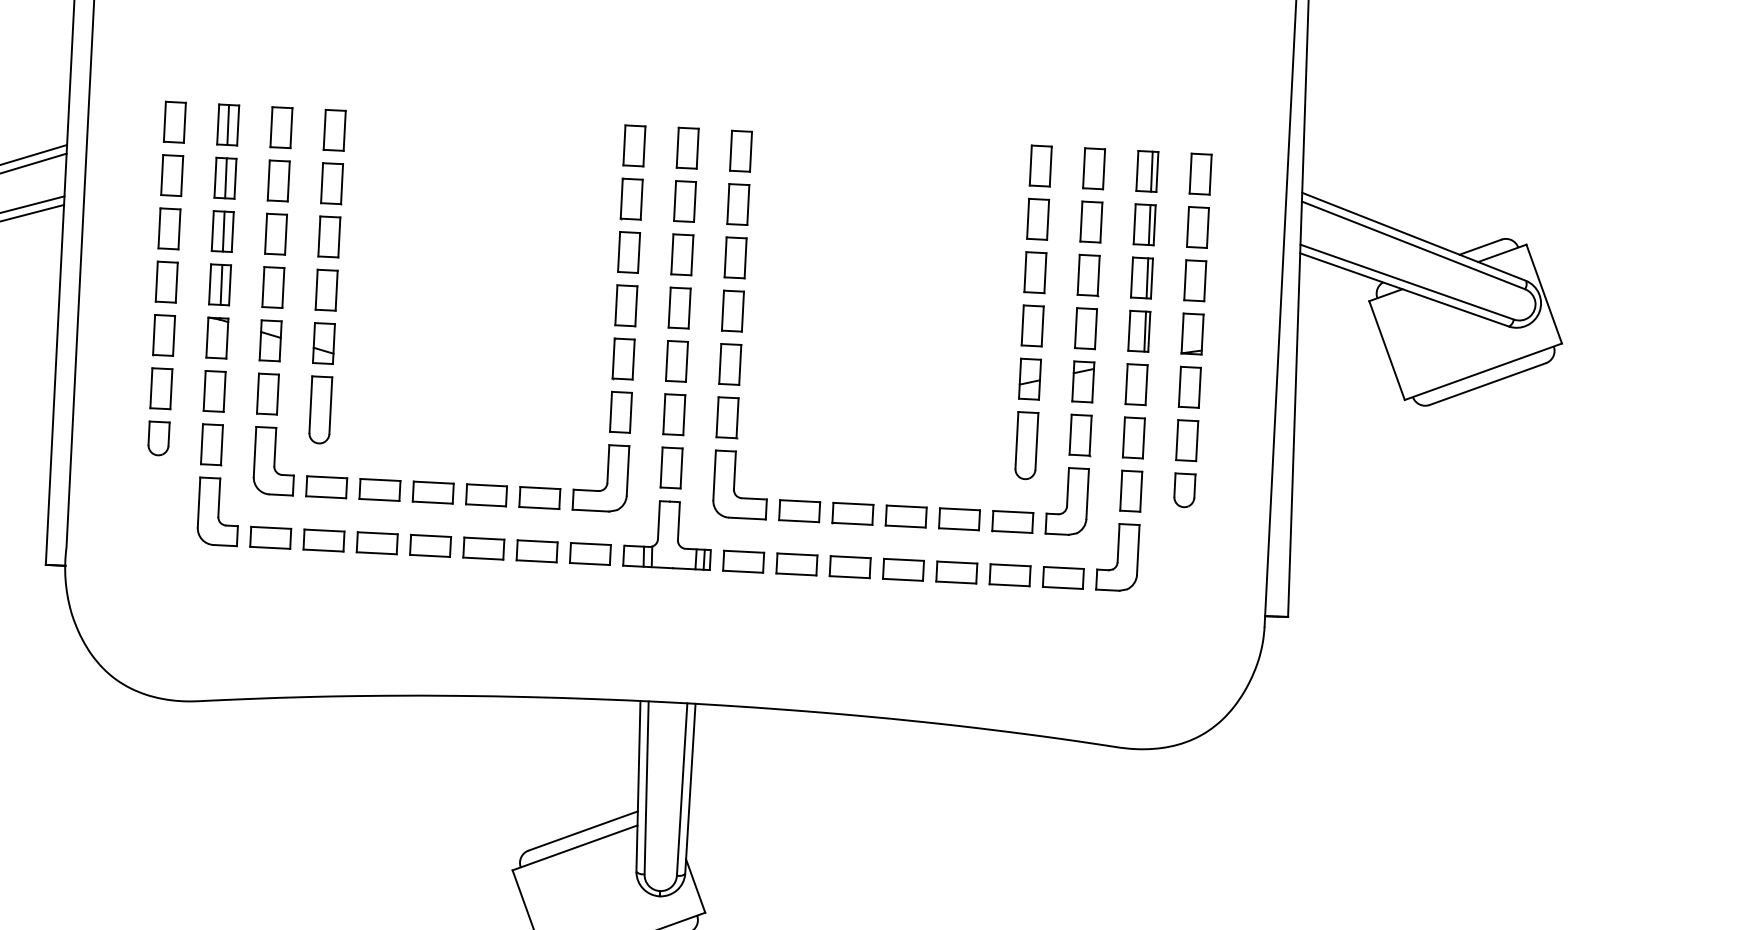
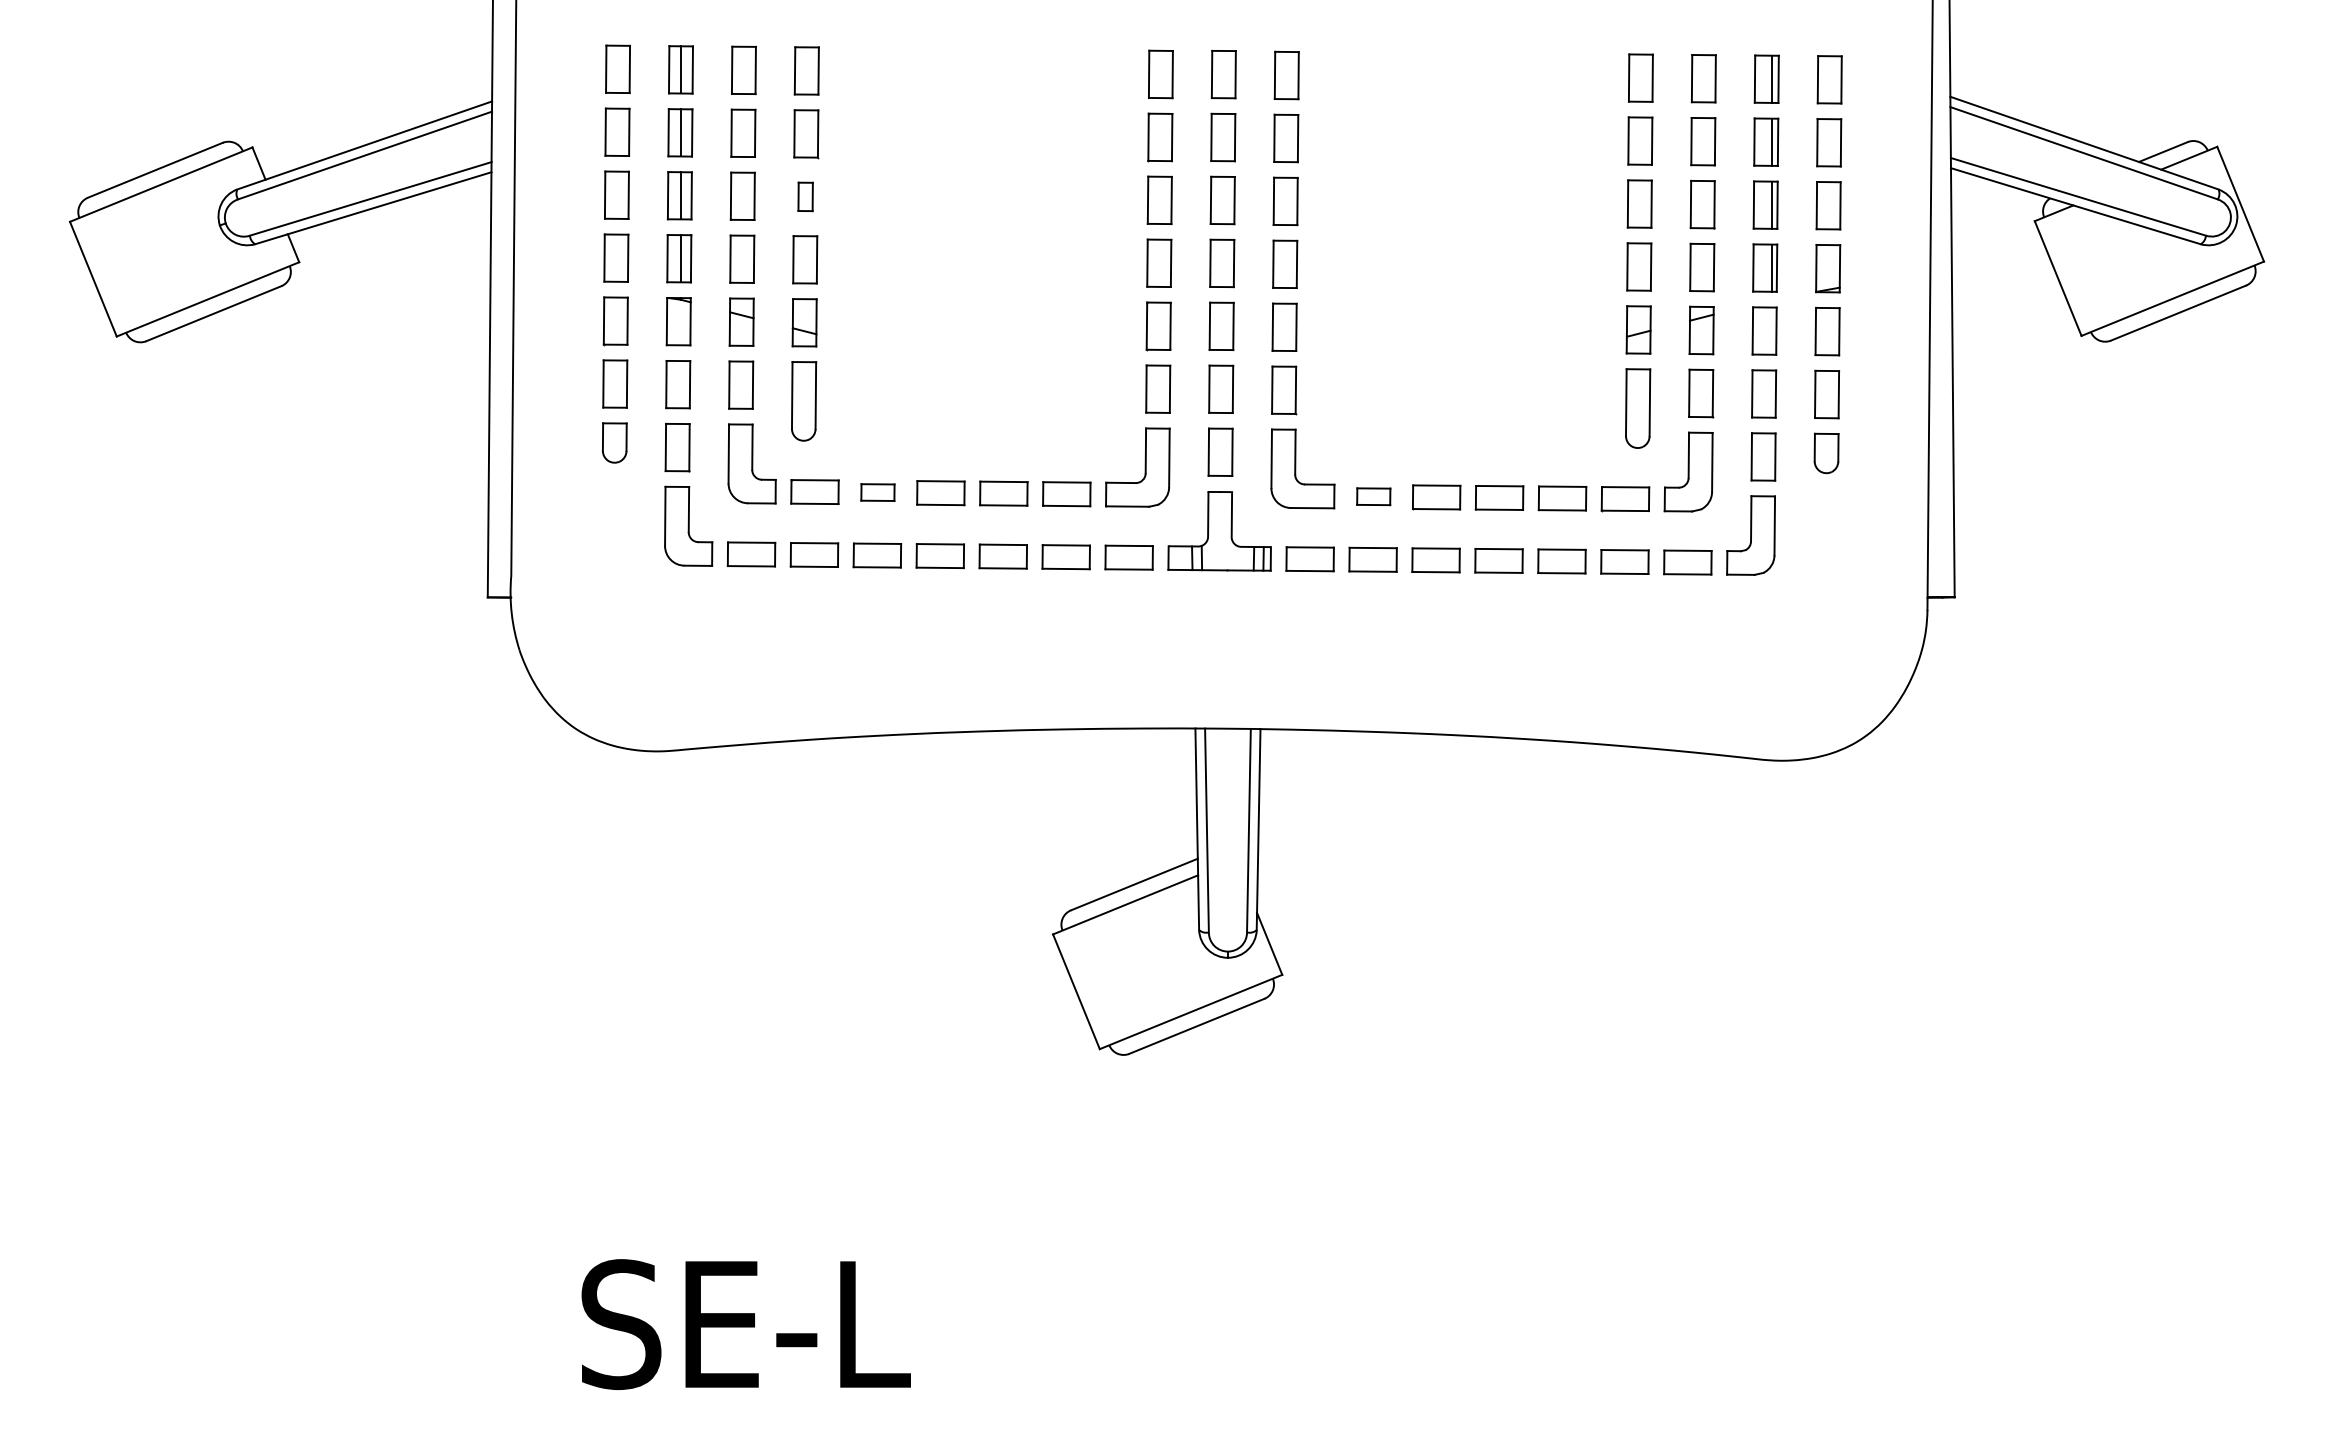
part: (329, 236) -> (805, 196), size x0.6
part: (379, 489) -> (877, 492), size x0.7
part: (799, 510) -> (1373, 496), size x0.7

